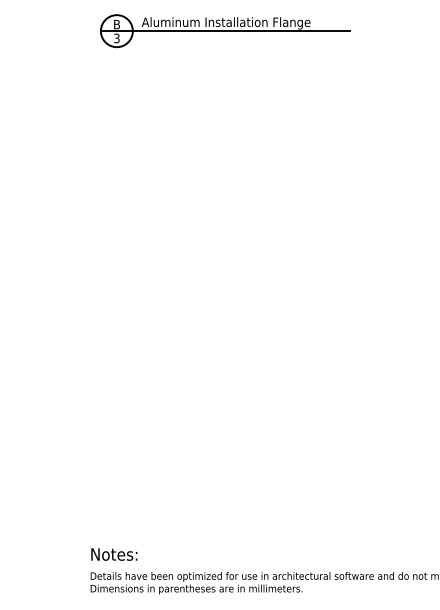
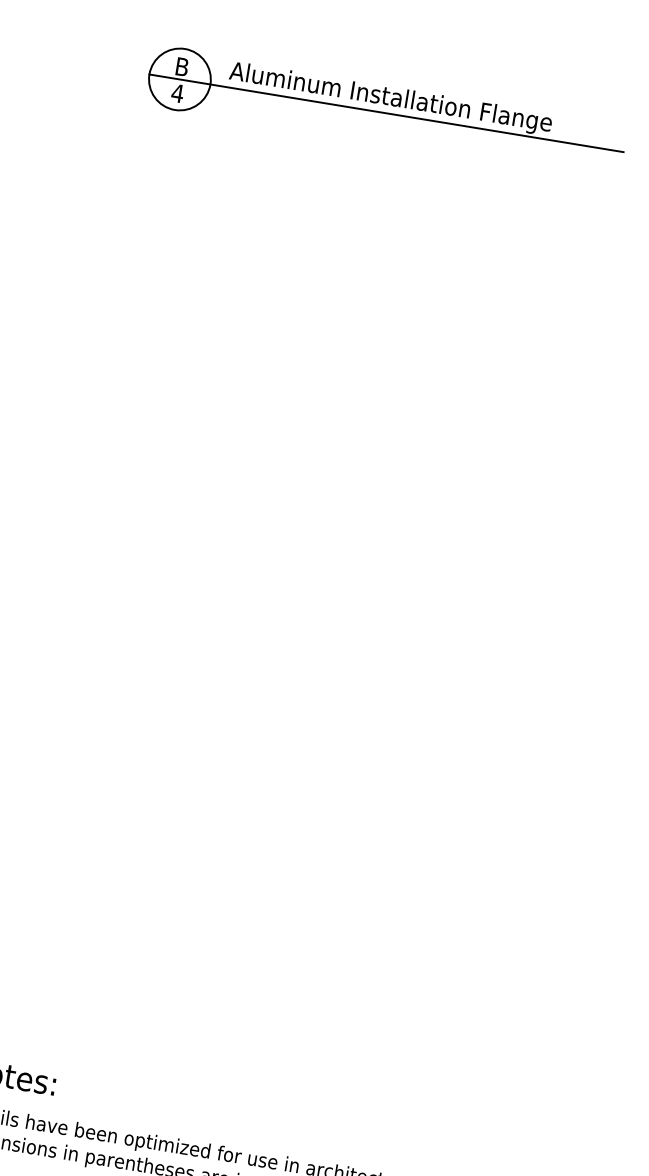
text: (116, 38) -> (176, 93), 3 -> 4

